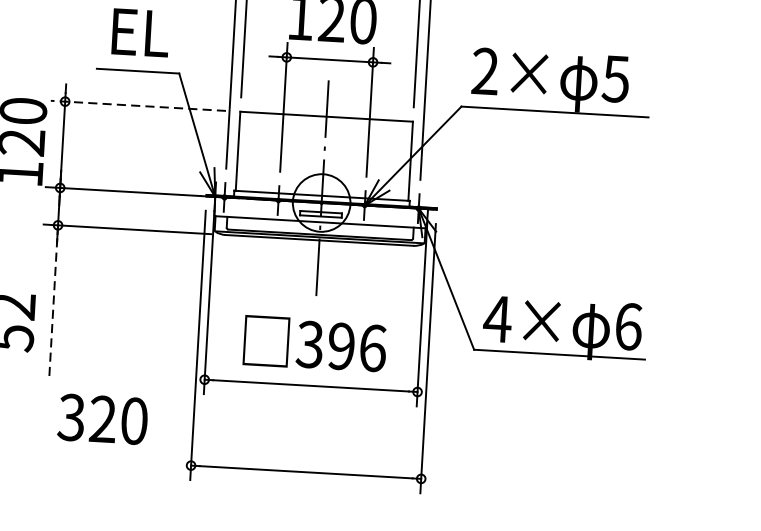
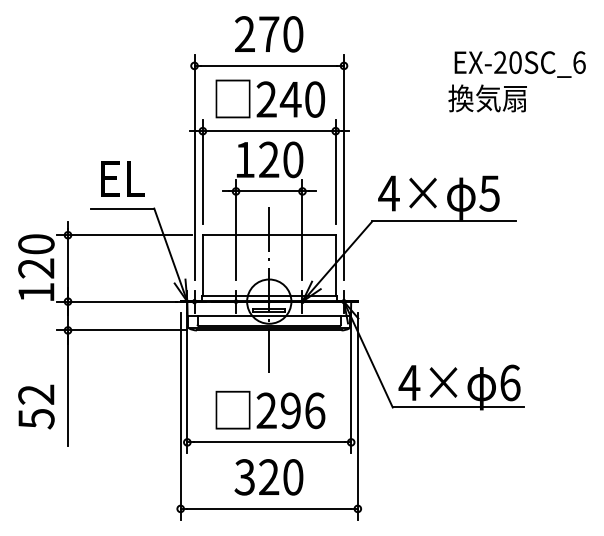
text: (484, 71) -> (388, 193), 2× -> 4×
line: (137, 106) -> (123, 235), dashed -> solid
line: (54, 300) -> (68, 388), dashed -> solid
text: (309, 345) -> (266, 411), 396 -> 296
text: (102, 419) -> (268, 477), moved

